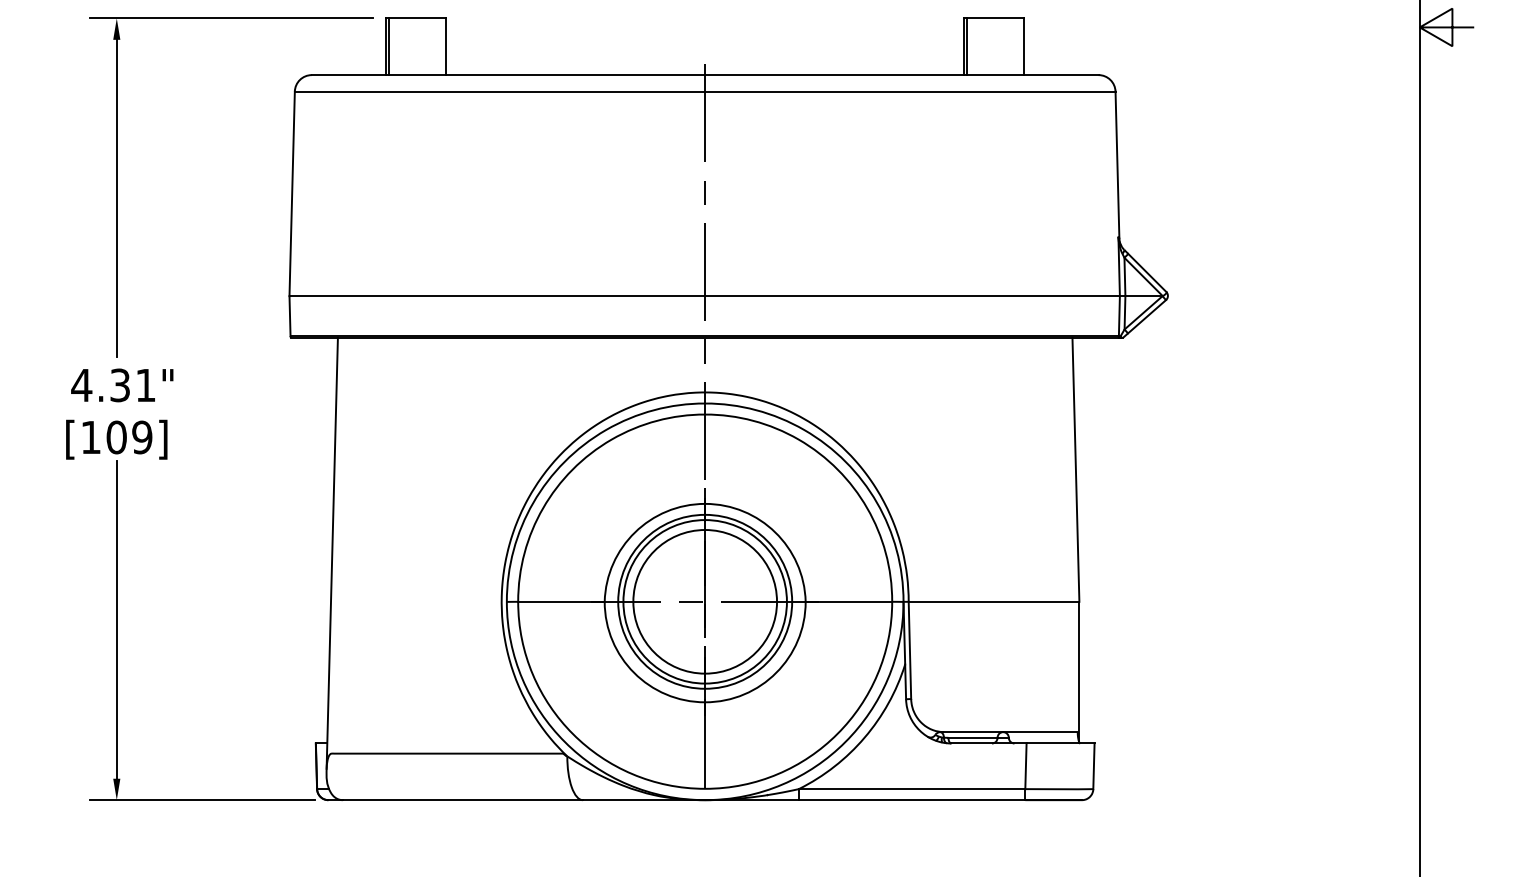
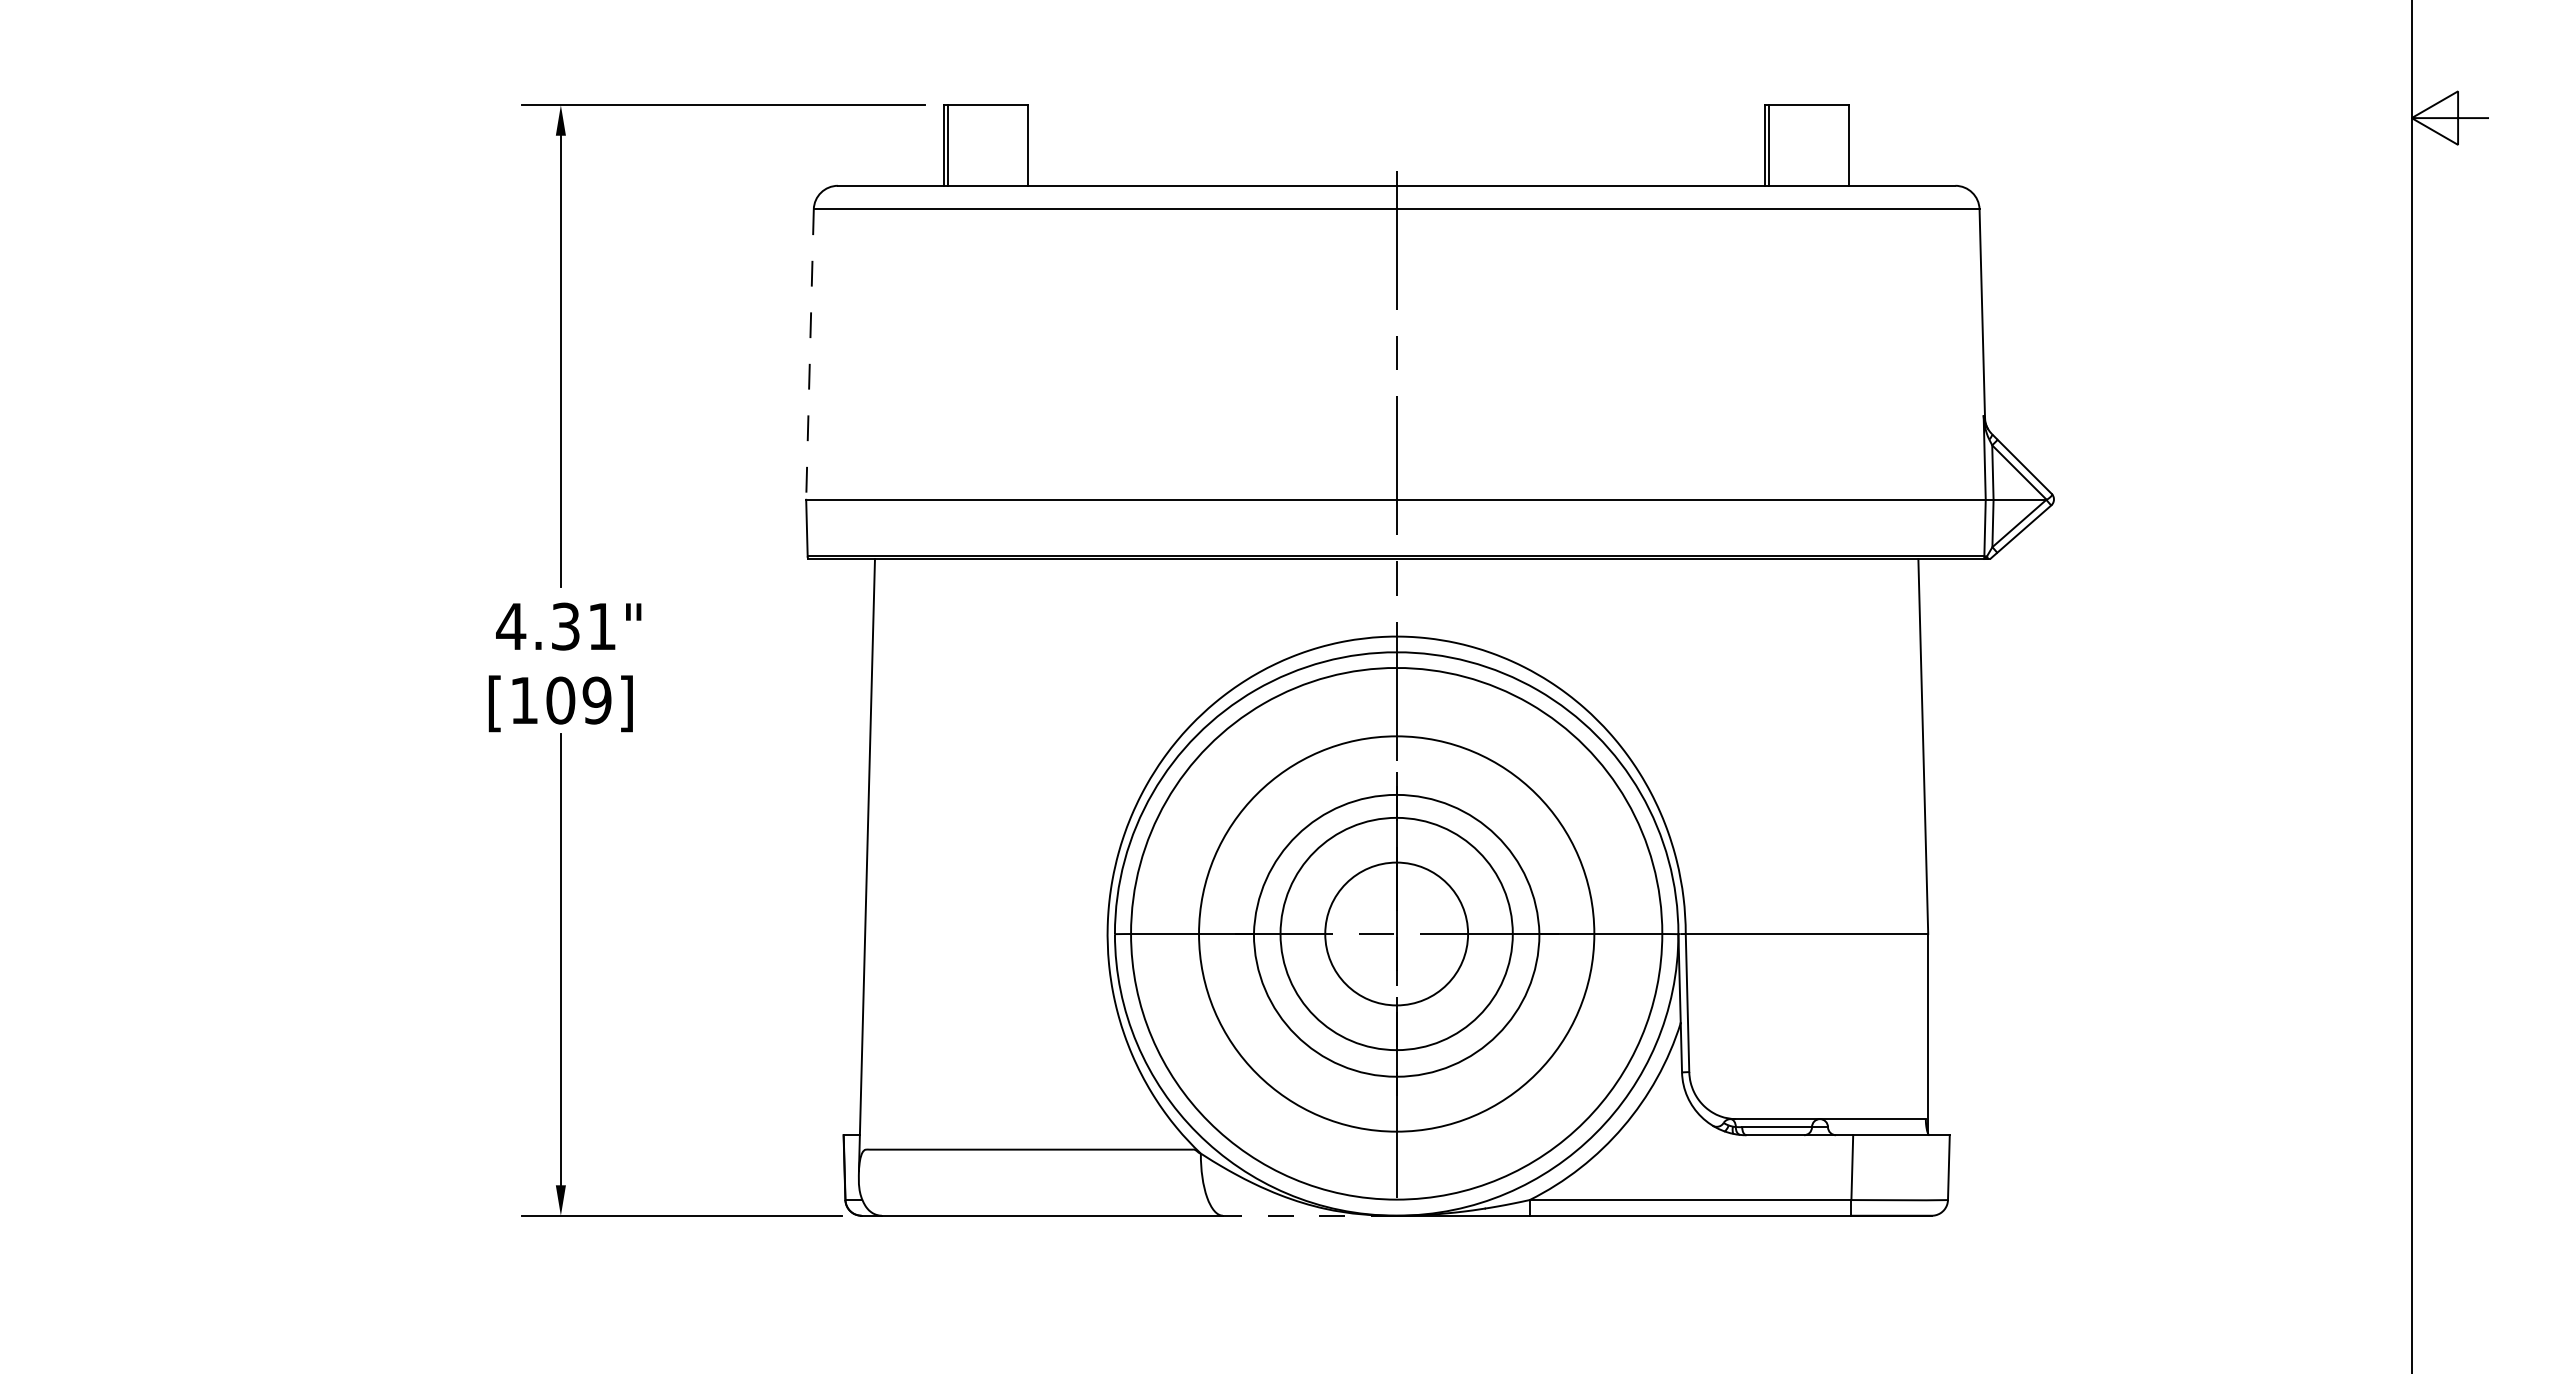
line: (291, 194) -> (809, 355), solid -> dashed
circle: (705, 601) -> (1396, 933), size x0.7
circle: (705, 601) -> (1396, 933), size x1.6
line: (643, 799) -> (1309, 1215), solid -> dashed

